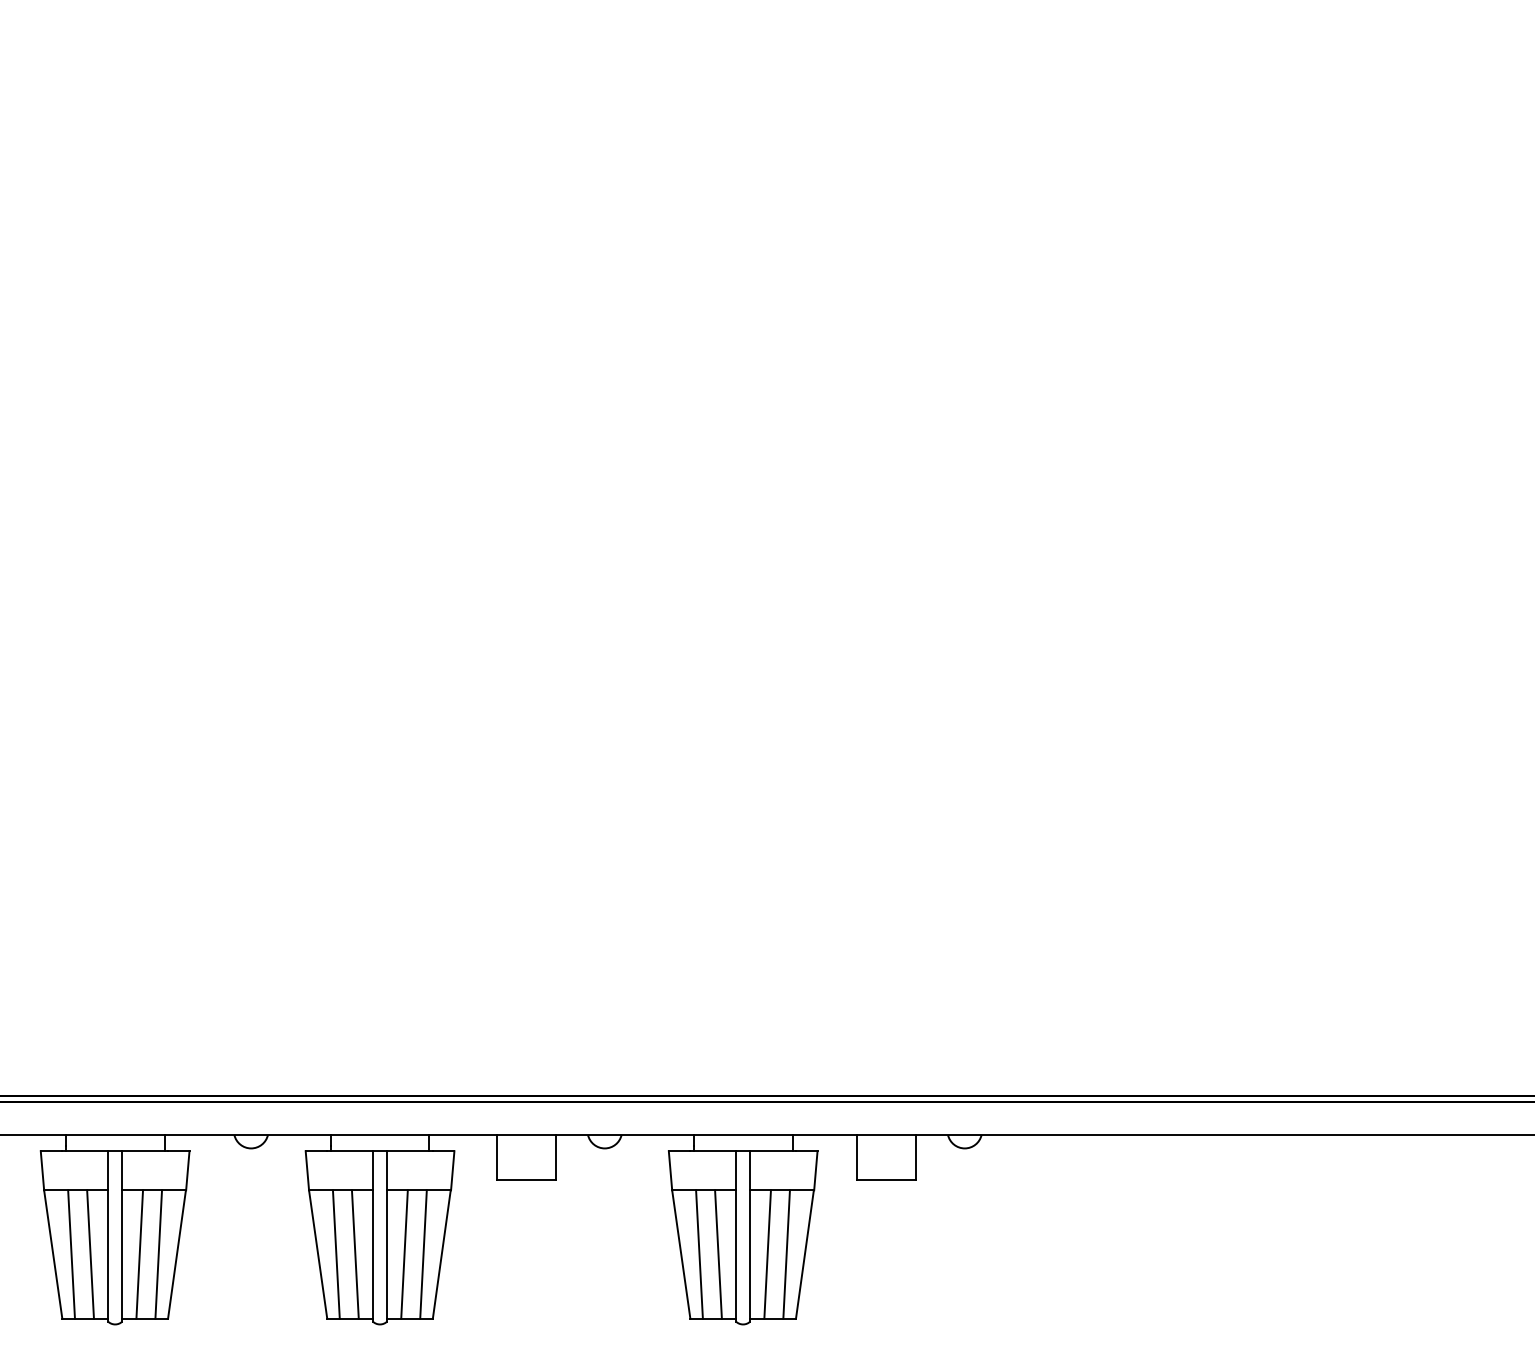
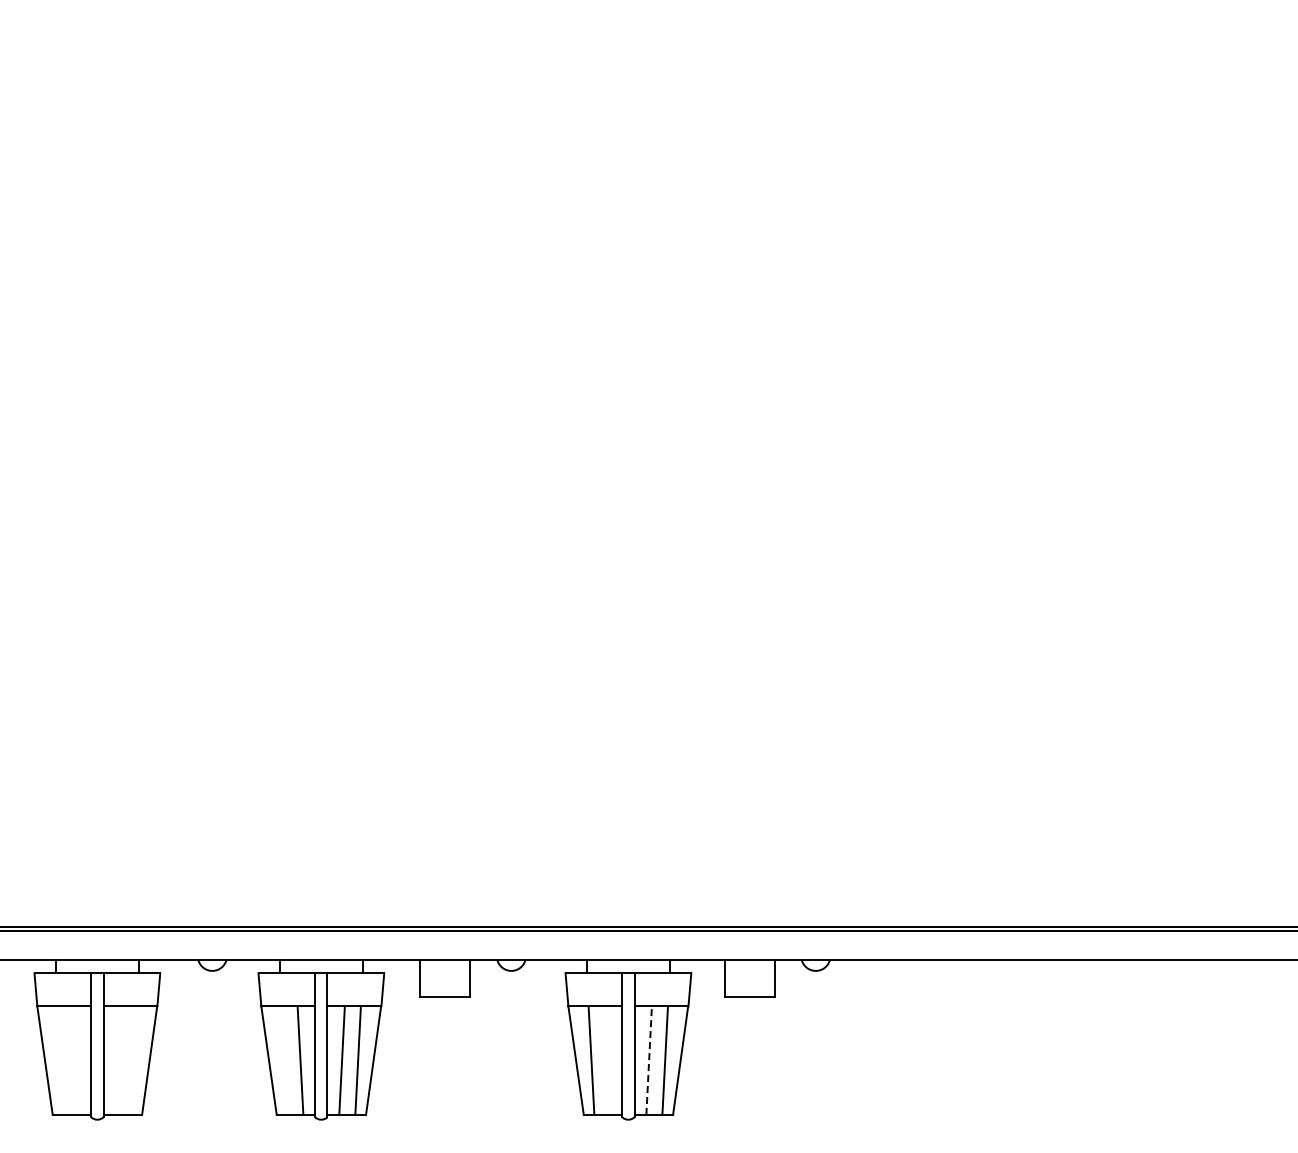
line: (71, 1254) -> (60, 1060), removed
line: (90, 1254) -> (76, 1060), removed
line: (138, 1254) -> (117, 1060), removed
line: (159, 1254) -> (134, 1060), removed
line: (336, 1254) -> (284, 1060), removed
line: (718, 1254) -> (607, 1060), removed
line: (768, 1254) -> (649, 1060), solid -> dashed

